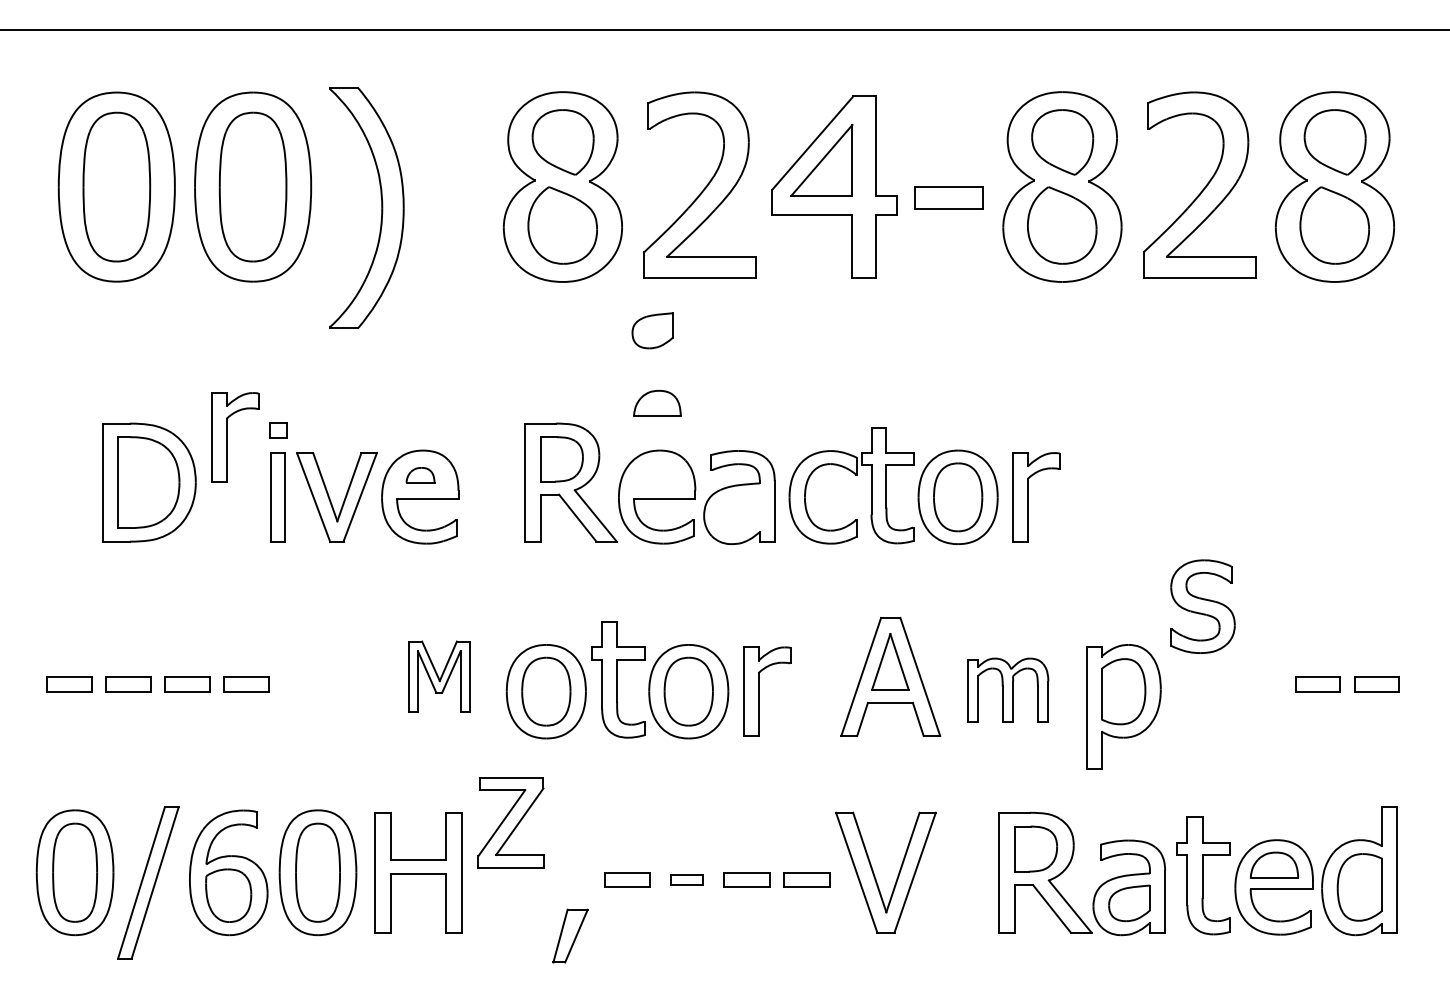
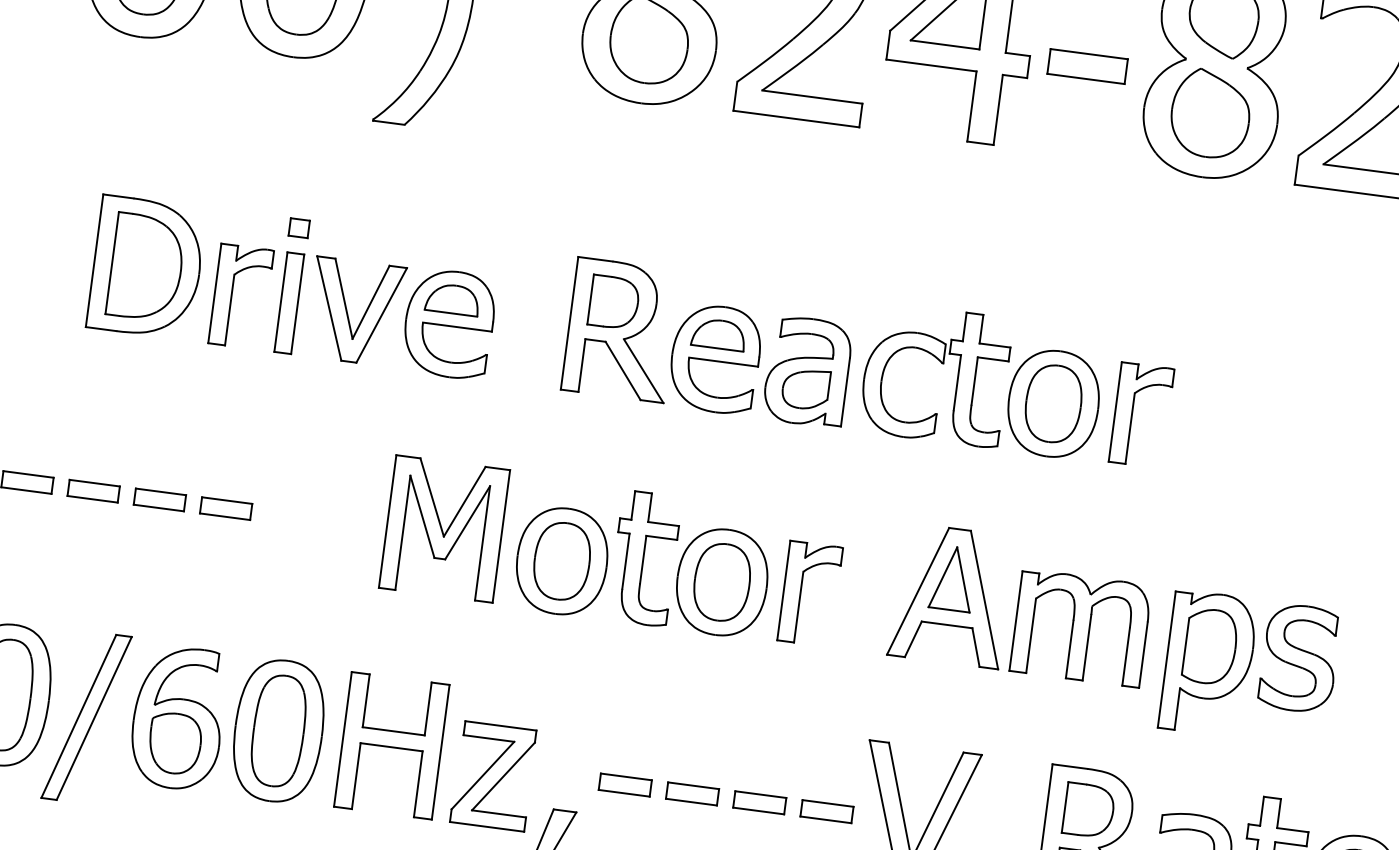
part: (652, 330) -> (805, 388), moved
part: (657, 403) -> (719, 334), moved
part: (227, 437) -> (232, 295), moved
part: (420, 475) -> (452, 299), size x1.67
part: (1202, 606) -> (1299, 658), moved
part: (439, 676) -> (444, 528), size x1.67
part: (1007, 690) -> (1080, 628), size x1.43
part: (510, 822) -> (492, 776), moved
part: (687, 879) -> (692, 793), size x1.43

